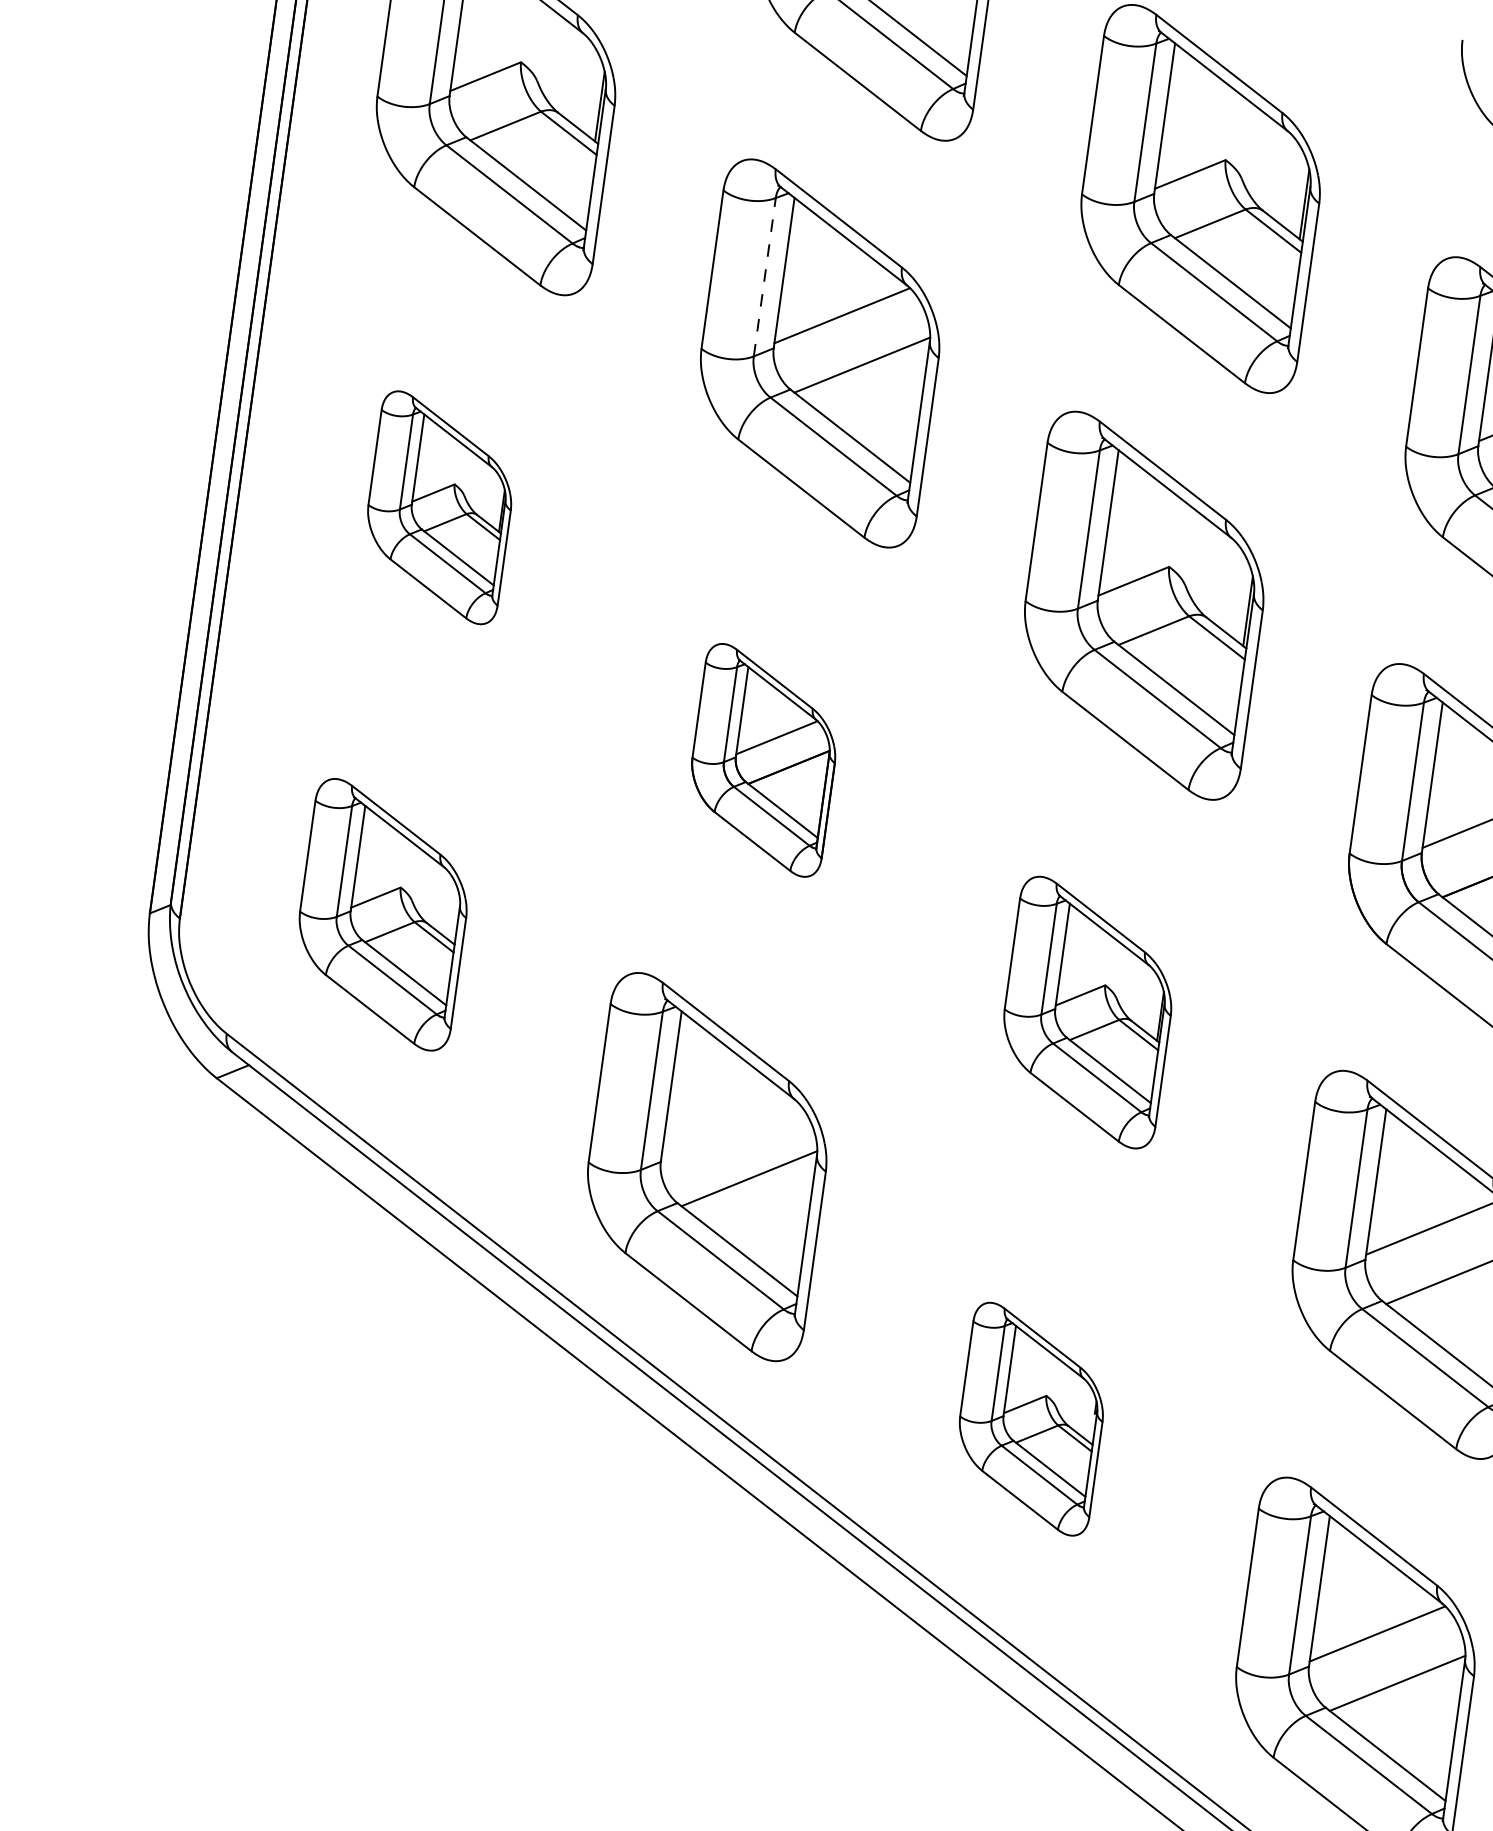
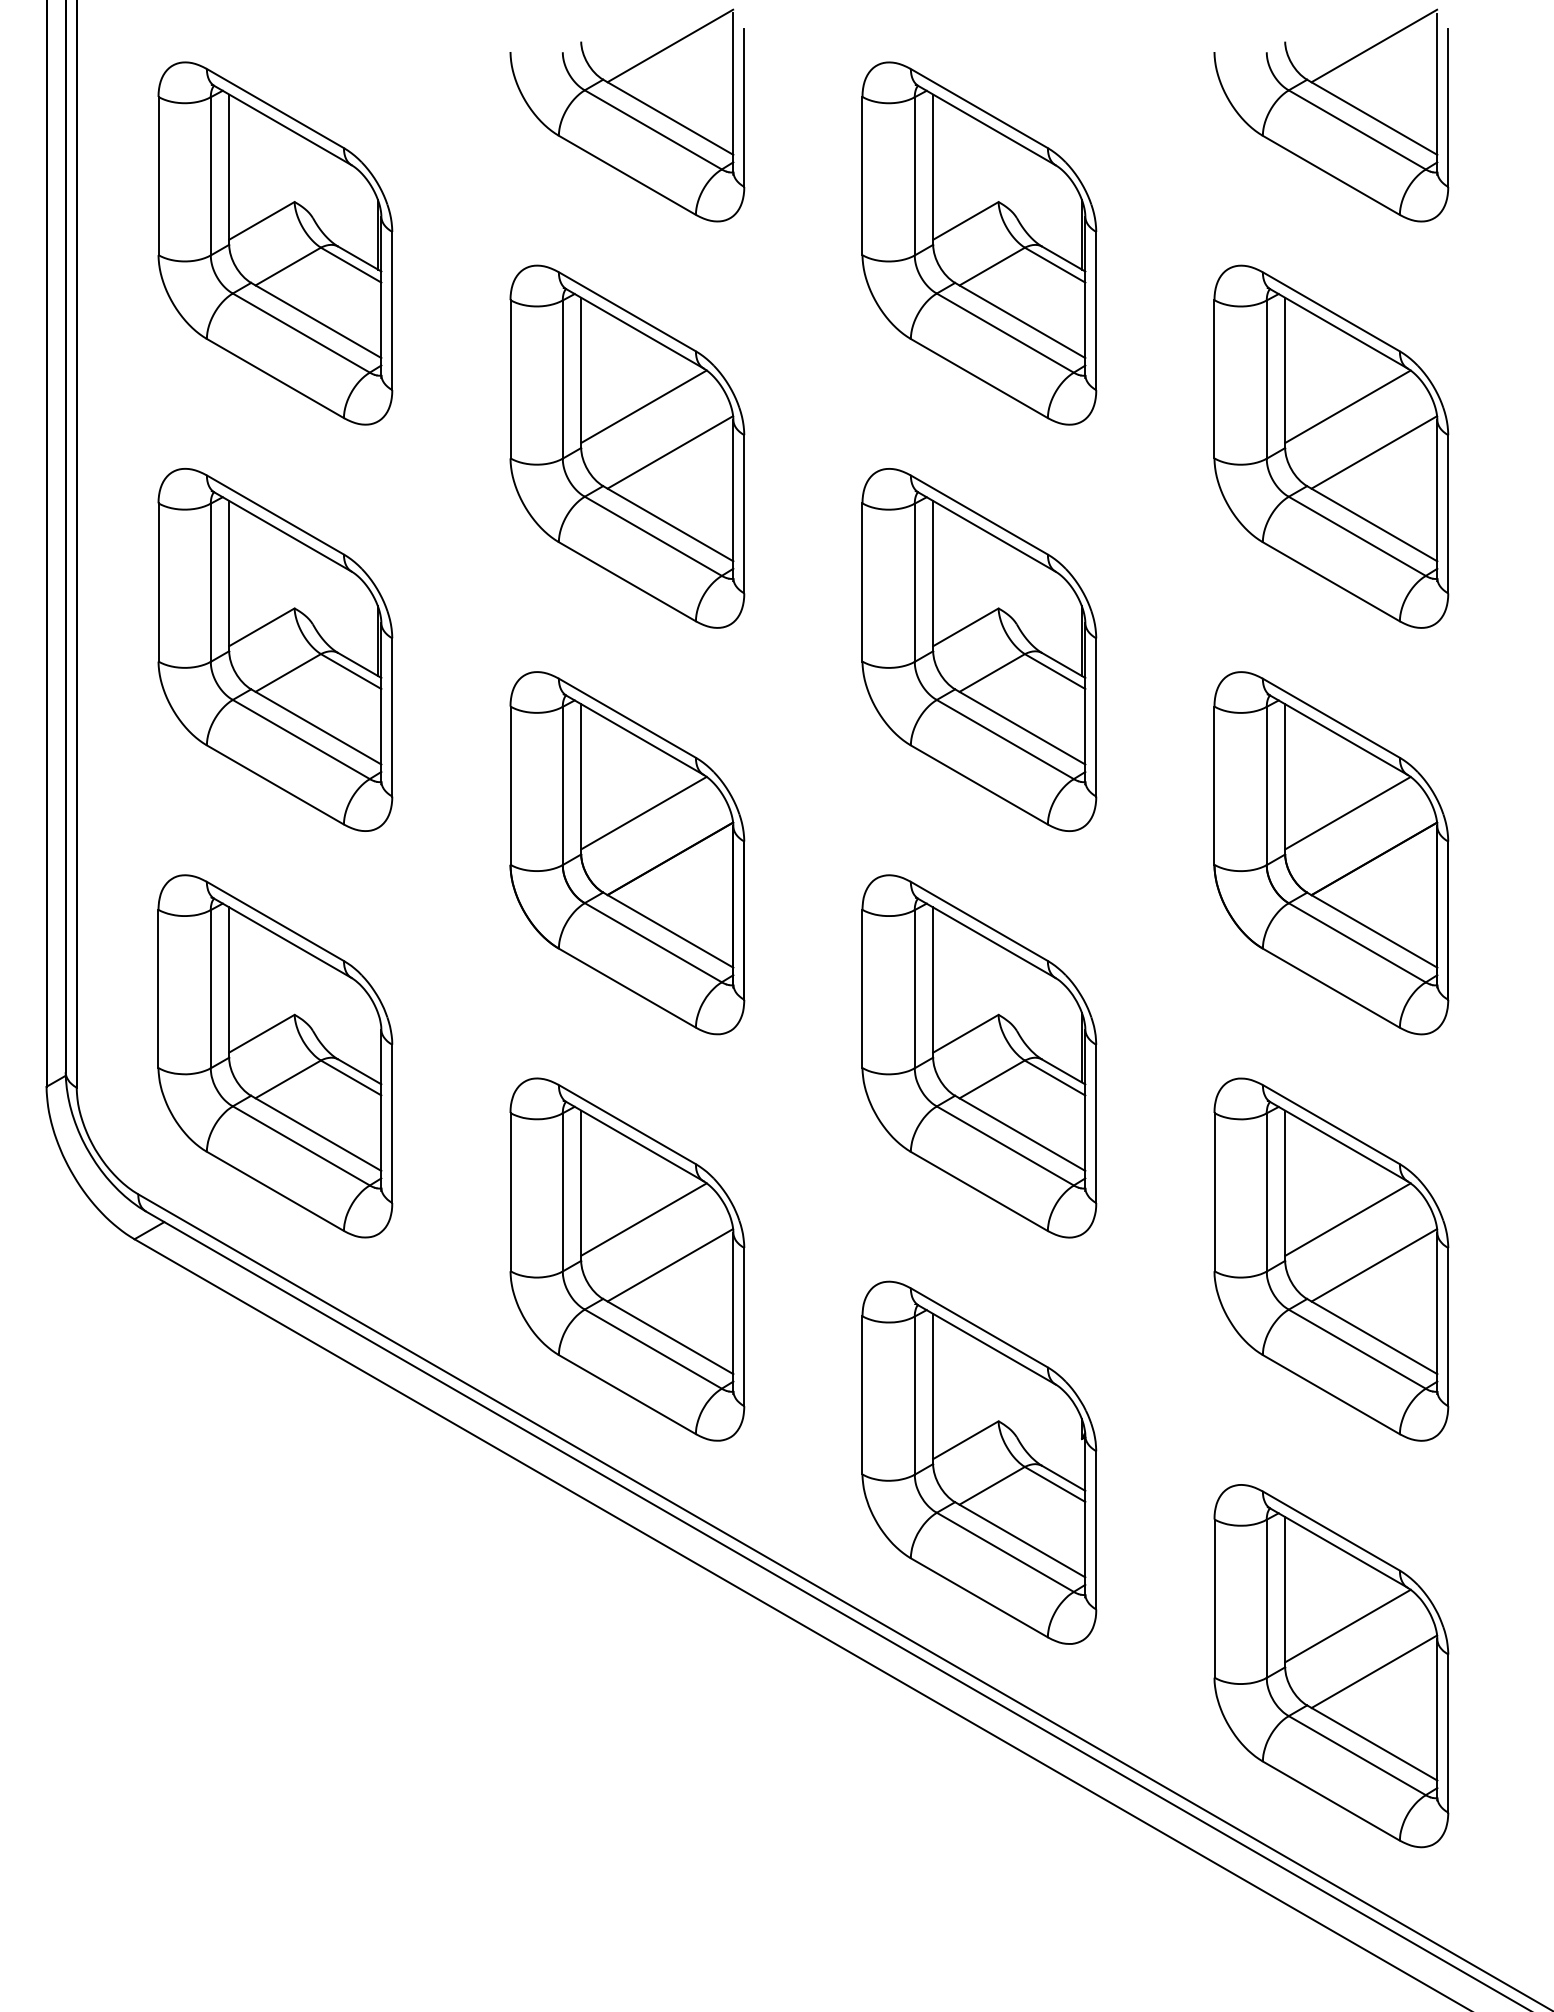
line: (764, 277) -> (562, 379), dashed -> solid
part: (439, 507) -> (275, 649), size x1.67
part: (763, 760) -> (627, 853), size x1.67
part: (383, 914) -> (275, 1056), size x1.43
part: (1087, 1012) -> (979, 1056), size x1.43
line: (728, 1129) -> (643, 1219), added
part: (1031, 1419) -> (979, 1462), size x1.67

